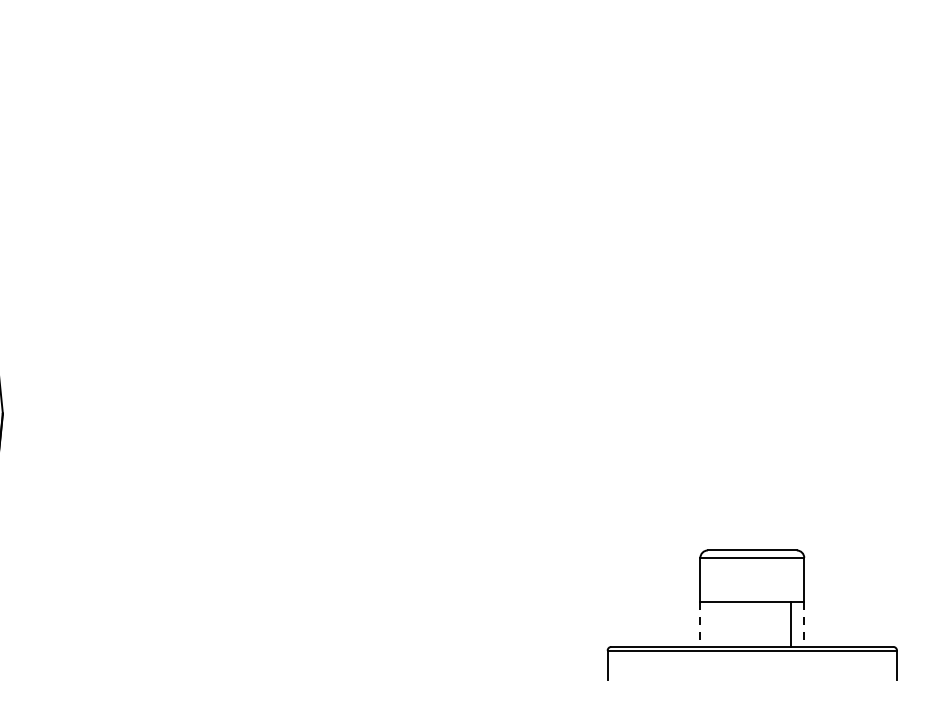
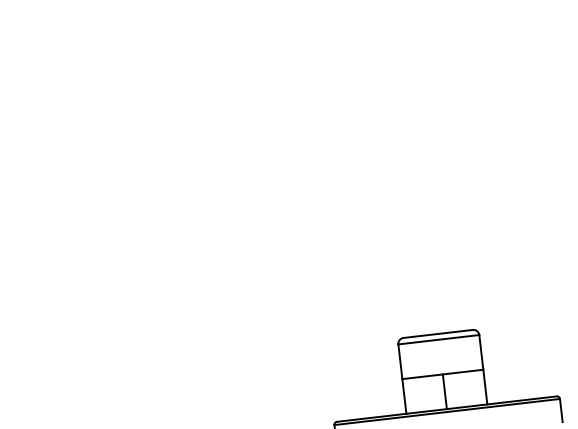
line: (791, 624) -> (444, 391), moved
line: (700, 625) -> (404, 397), dashed -> solid
line: (804, 625) -> (485, 387), dashed -> solid

